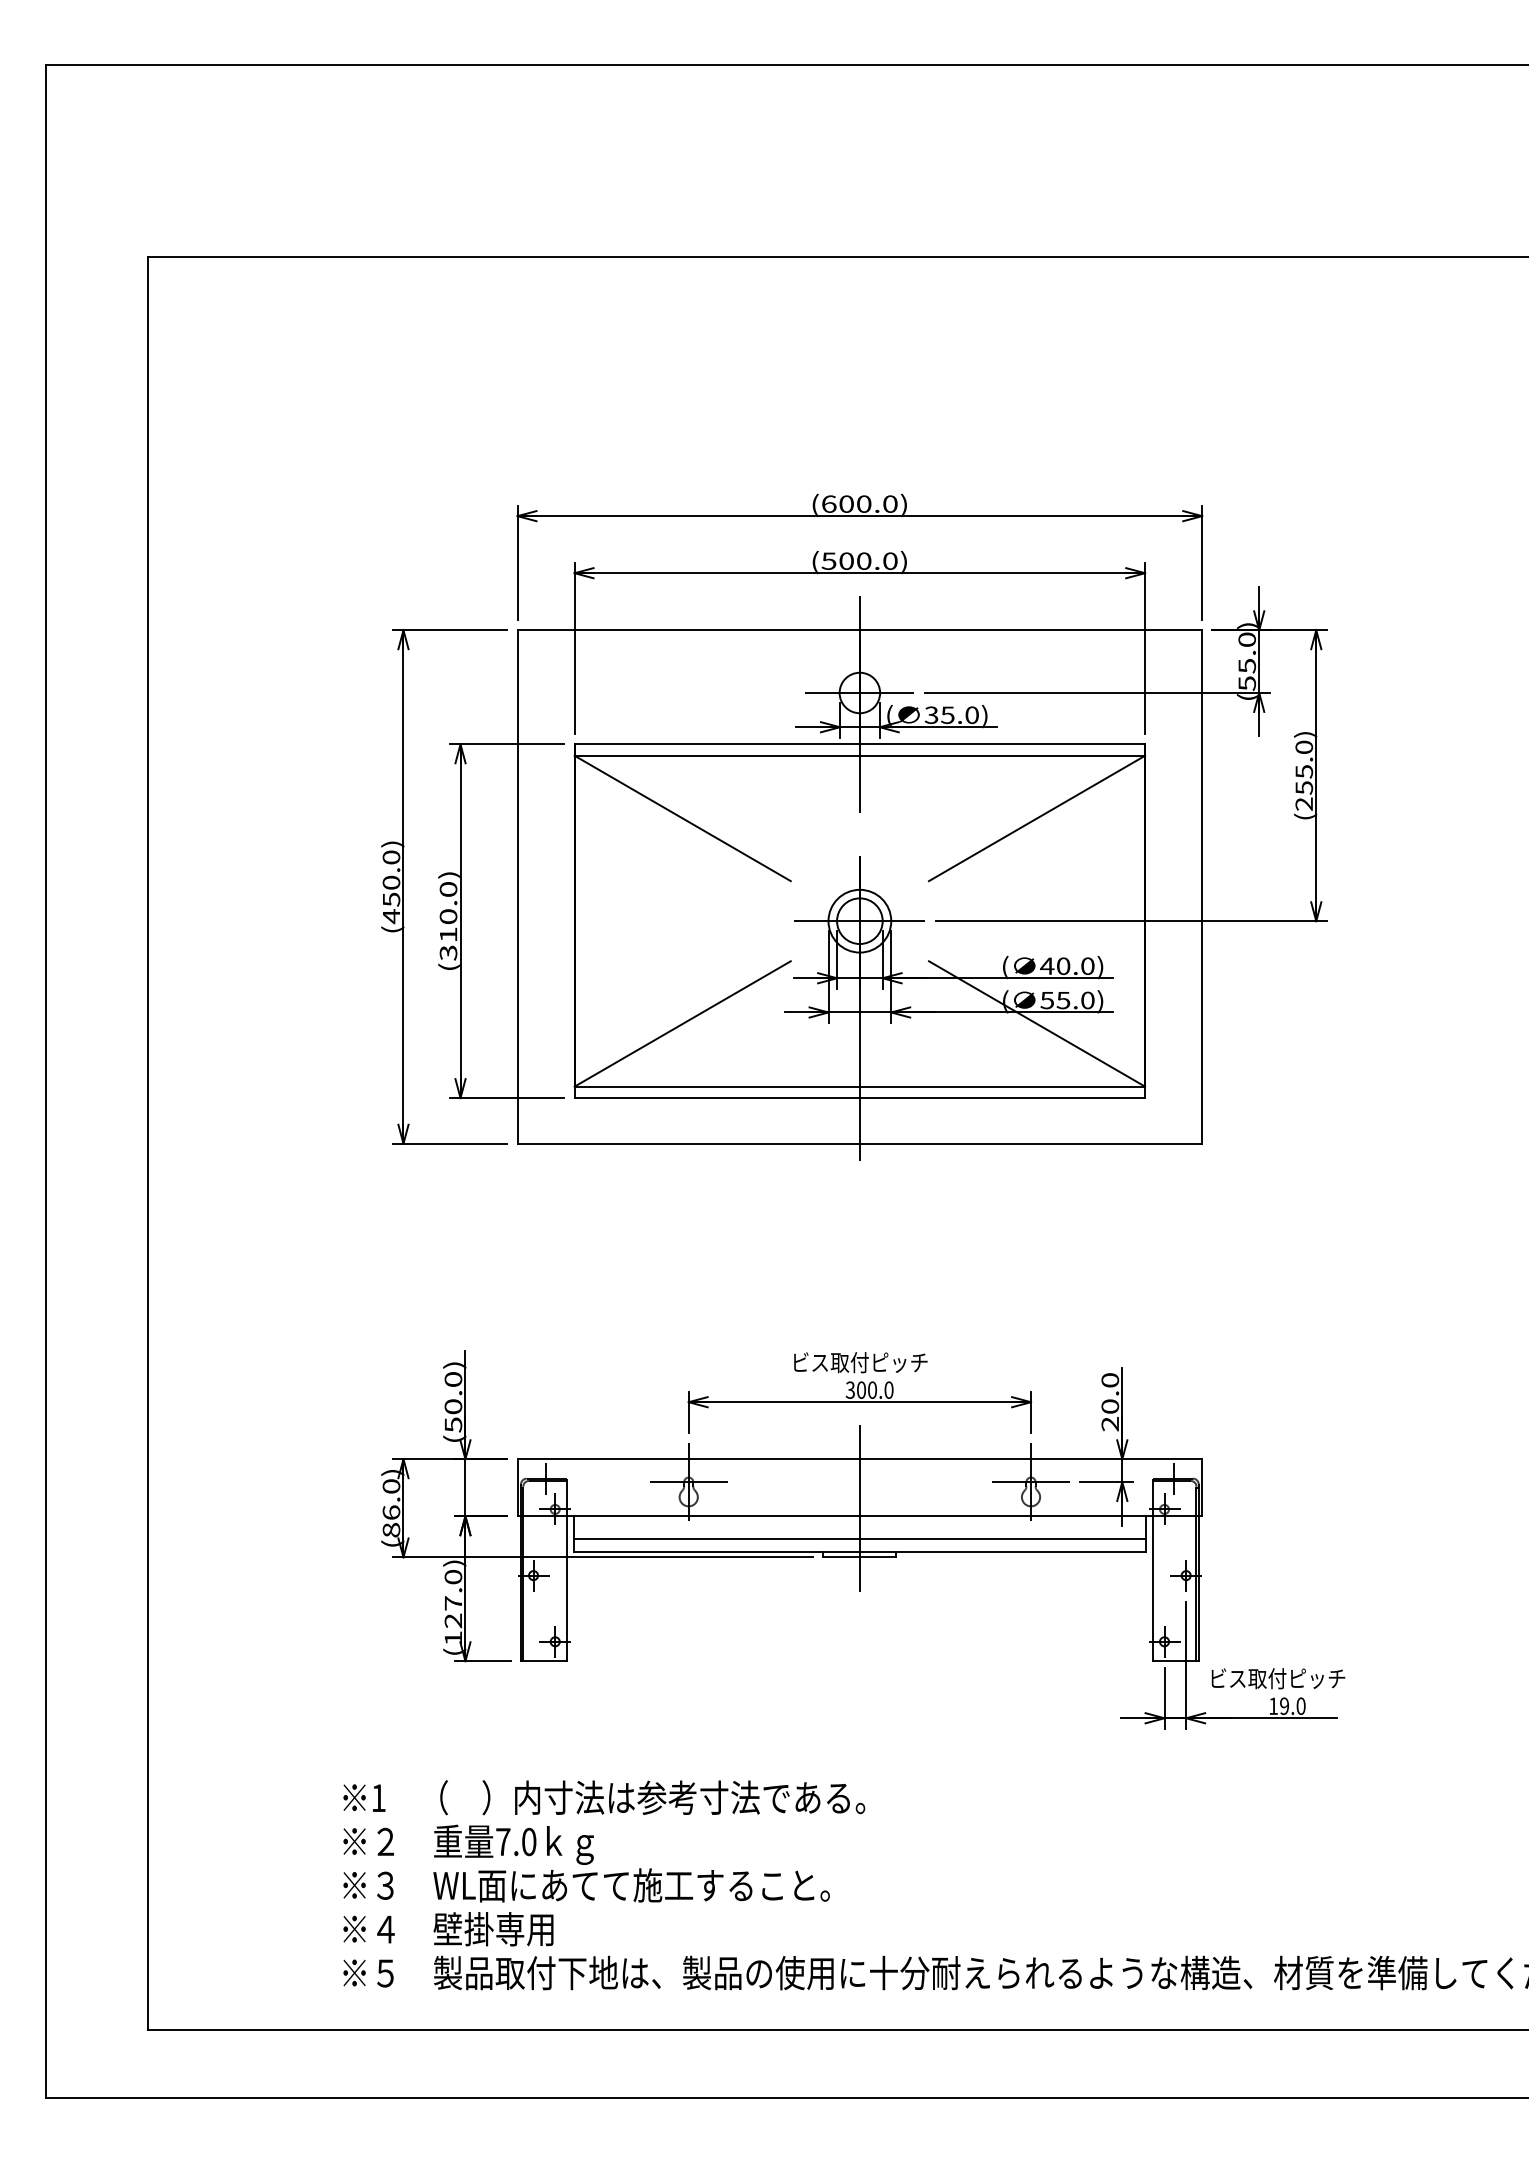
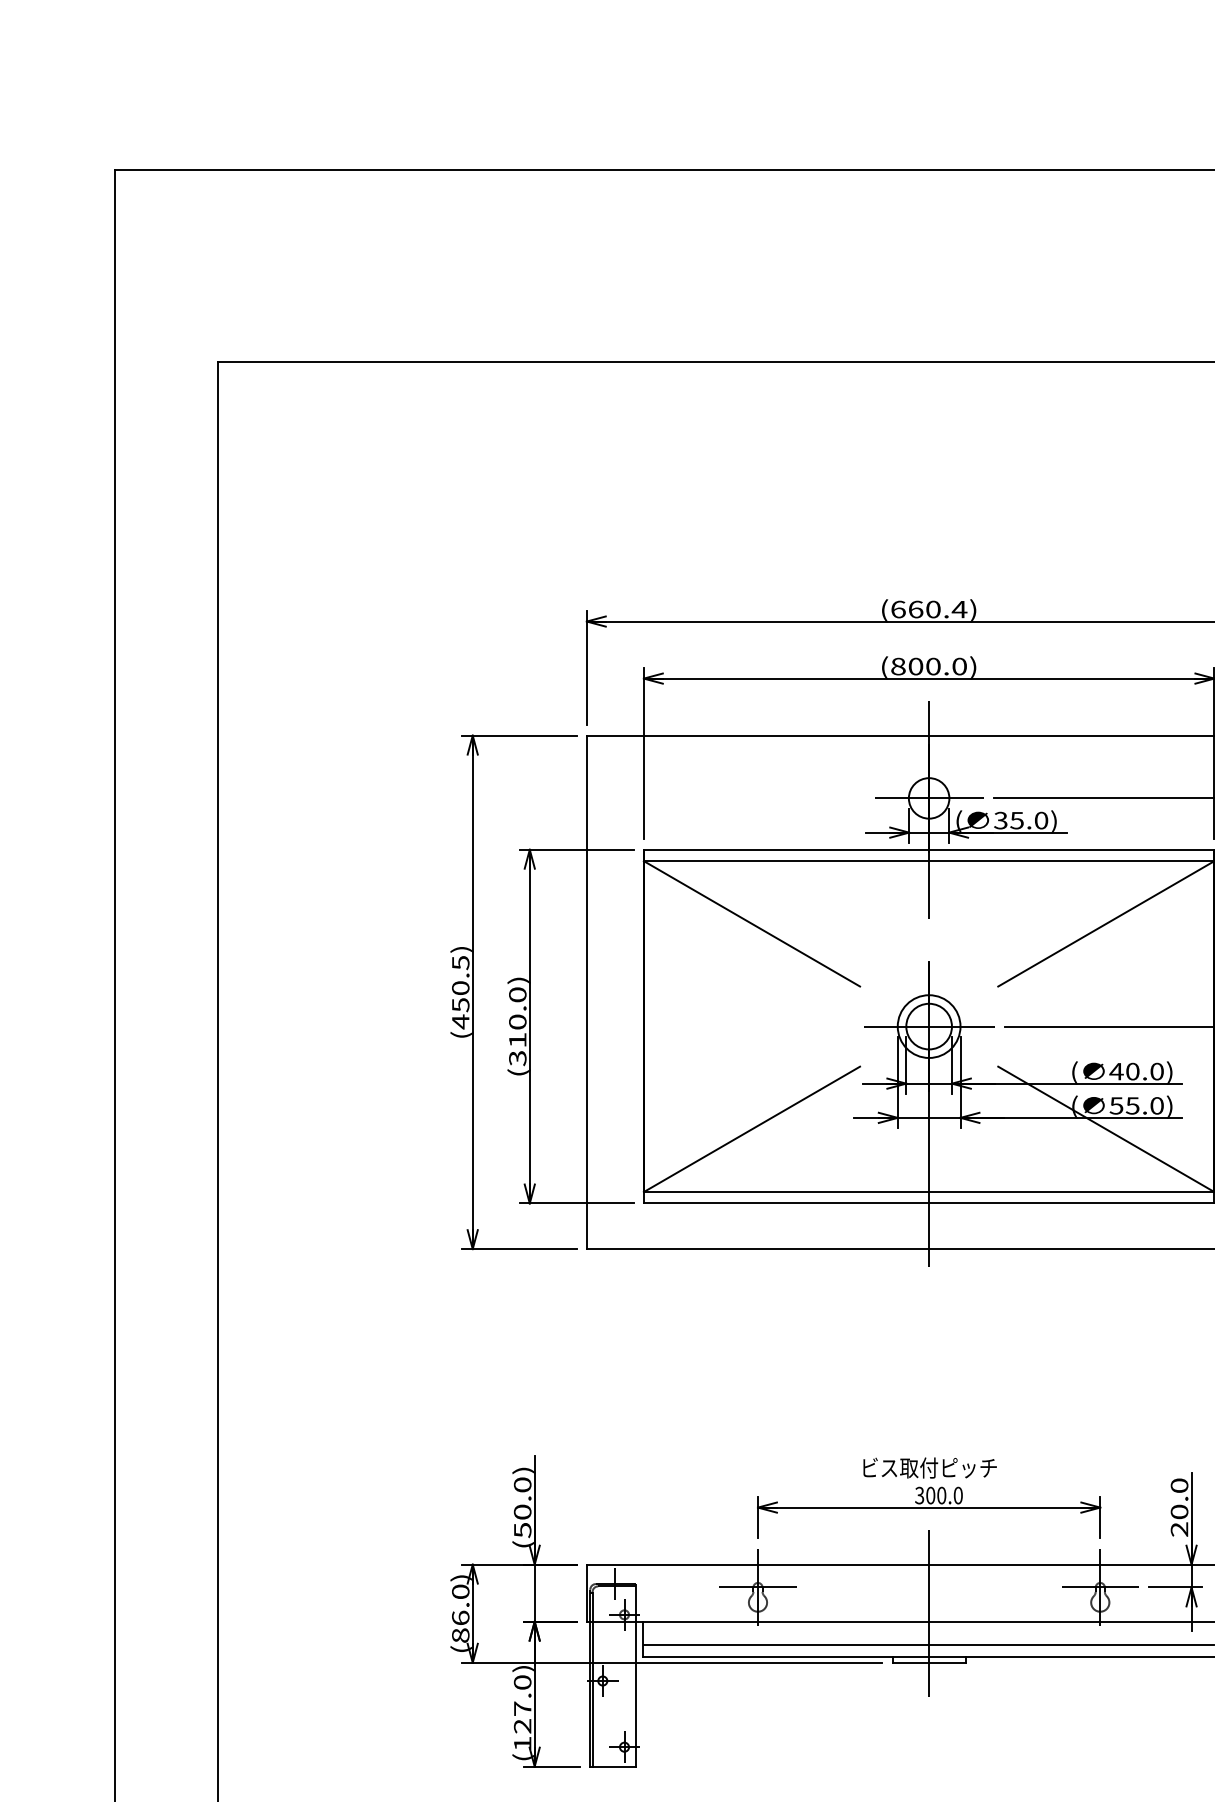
text: (868, 503) -> (937, 608), (600.0) -> (660.4)
text: (828, 560) -> (897, 665), (500.0) -> (800.0)
text: (391, 857) -> (460, 962), (450.0) -> (450.5)

